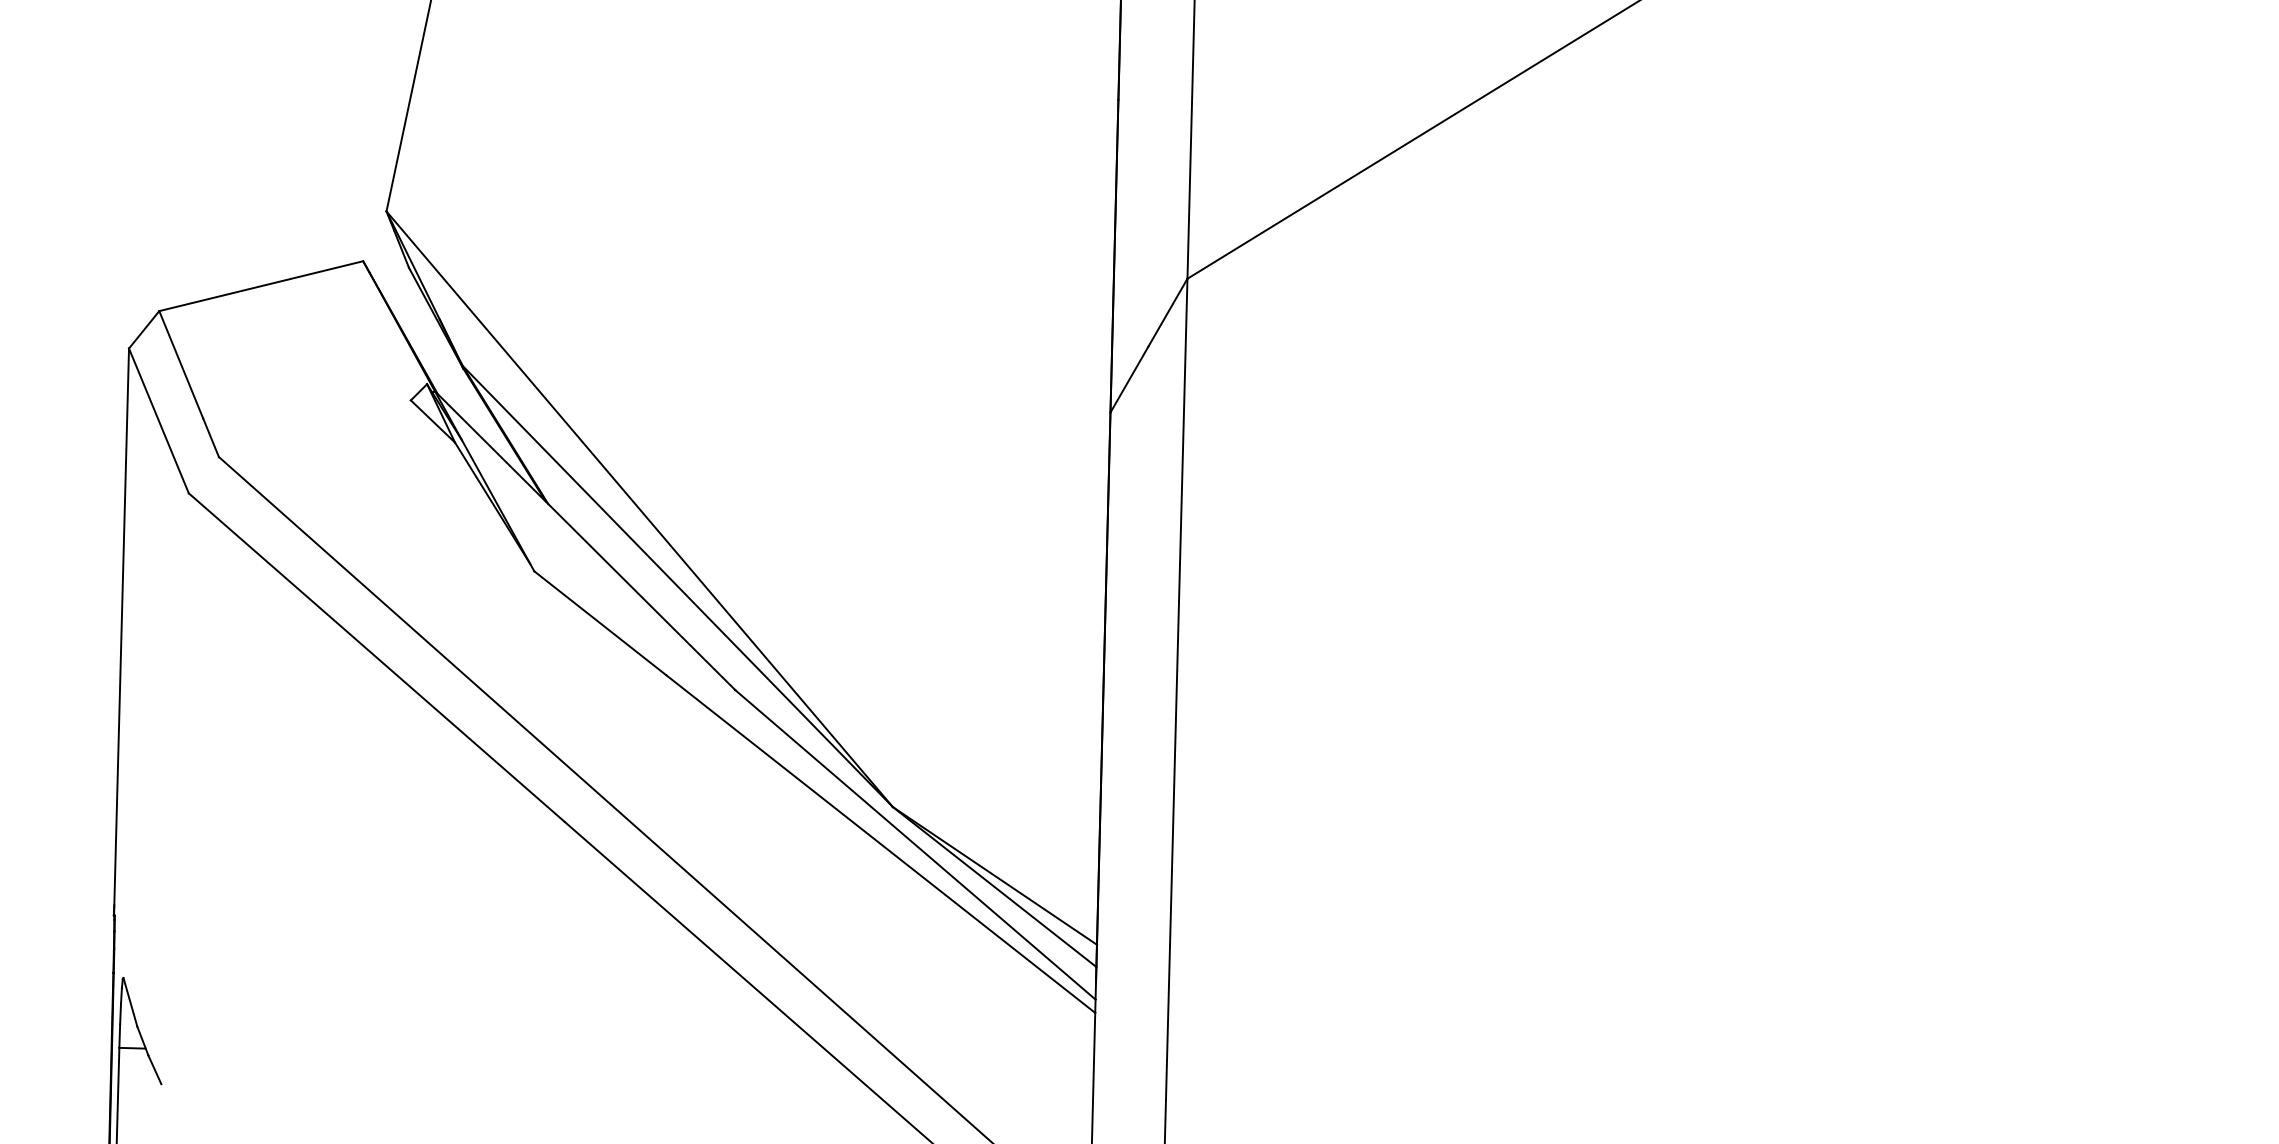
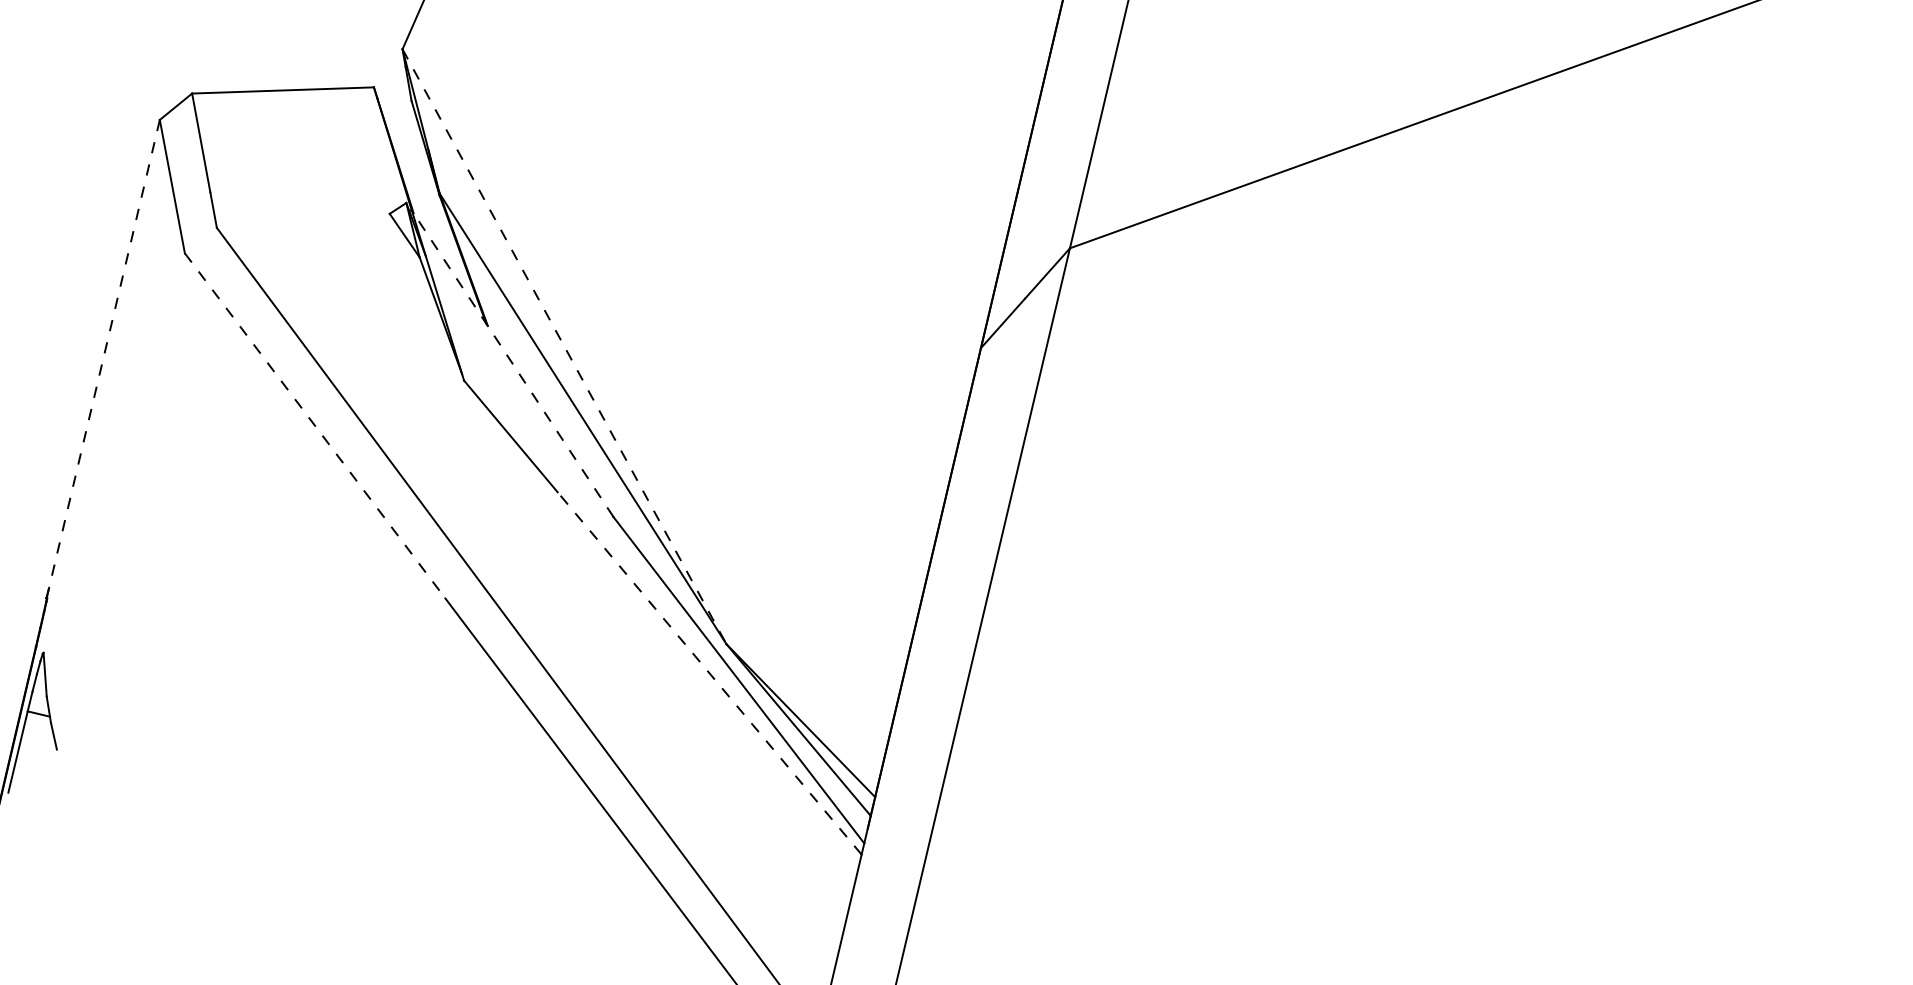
line: (639, 509) -> (564, 346), solid -> dashed
line: (585, 540) -> (513, 363), solid -> dashed
line: (121, 632) -> (103, 359), solid -> dashed
line: (377, 657) -> (315, 426), solid -> dashed
line: (880, 844) -> (709, 673), solid -> dashed

